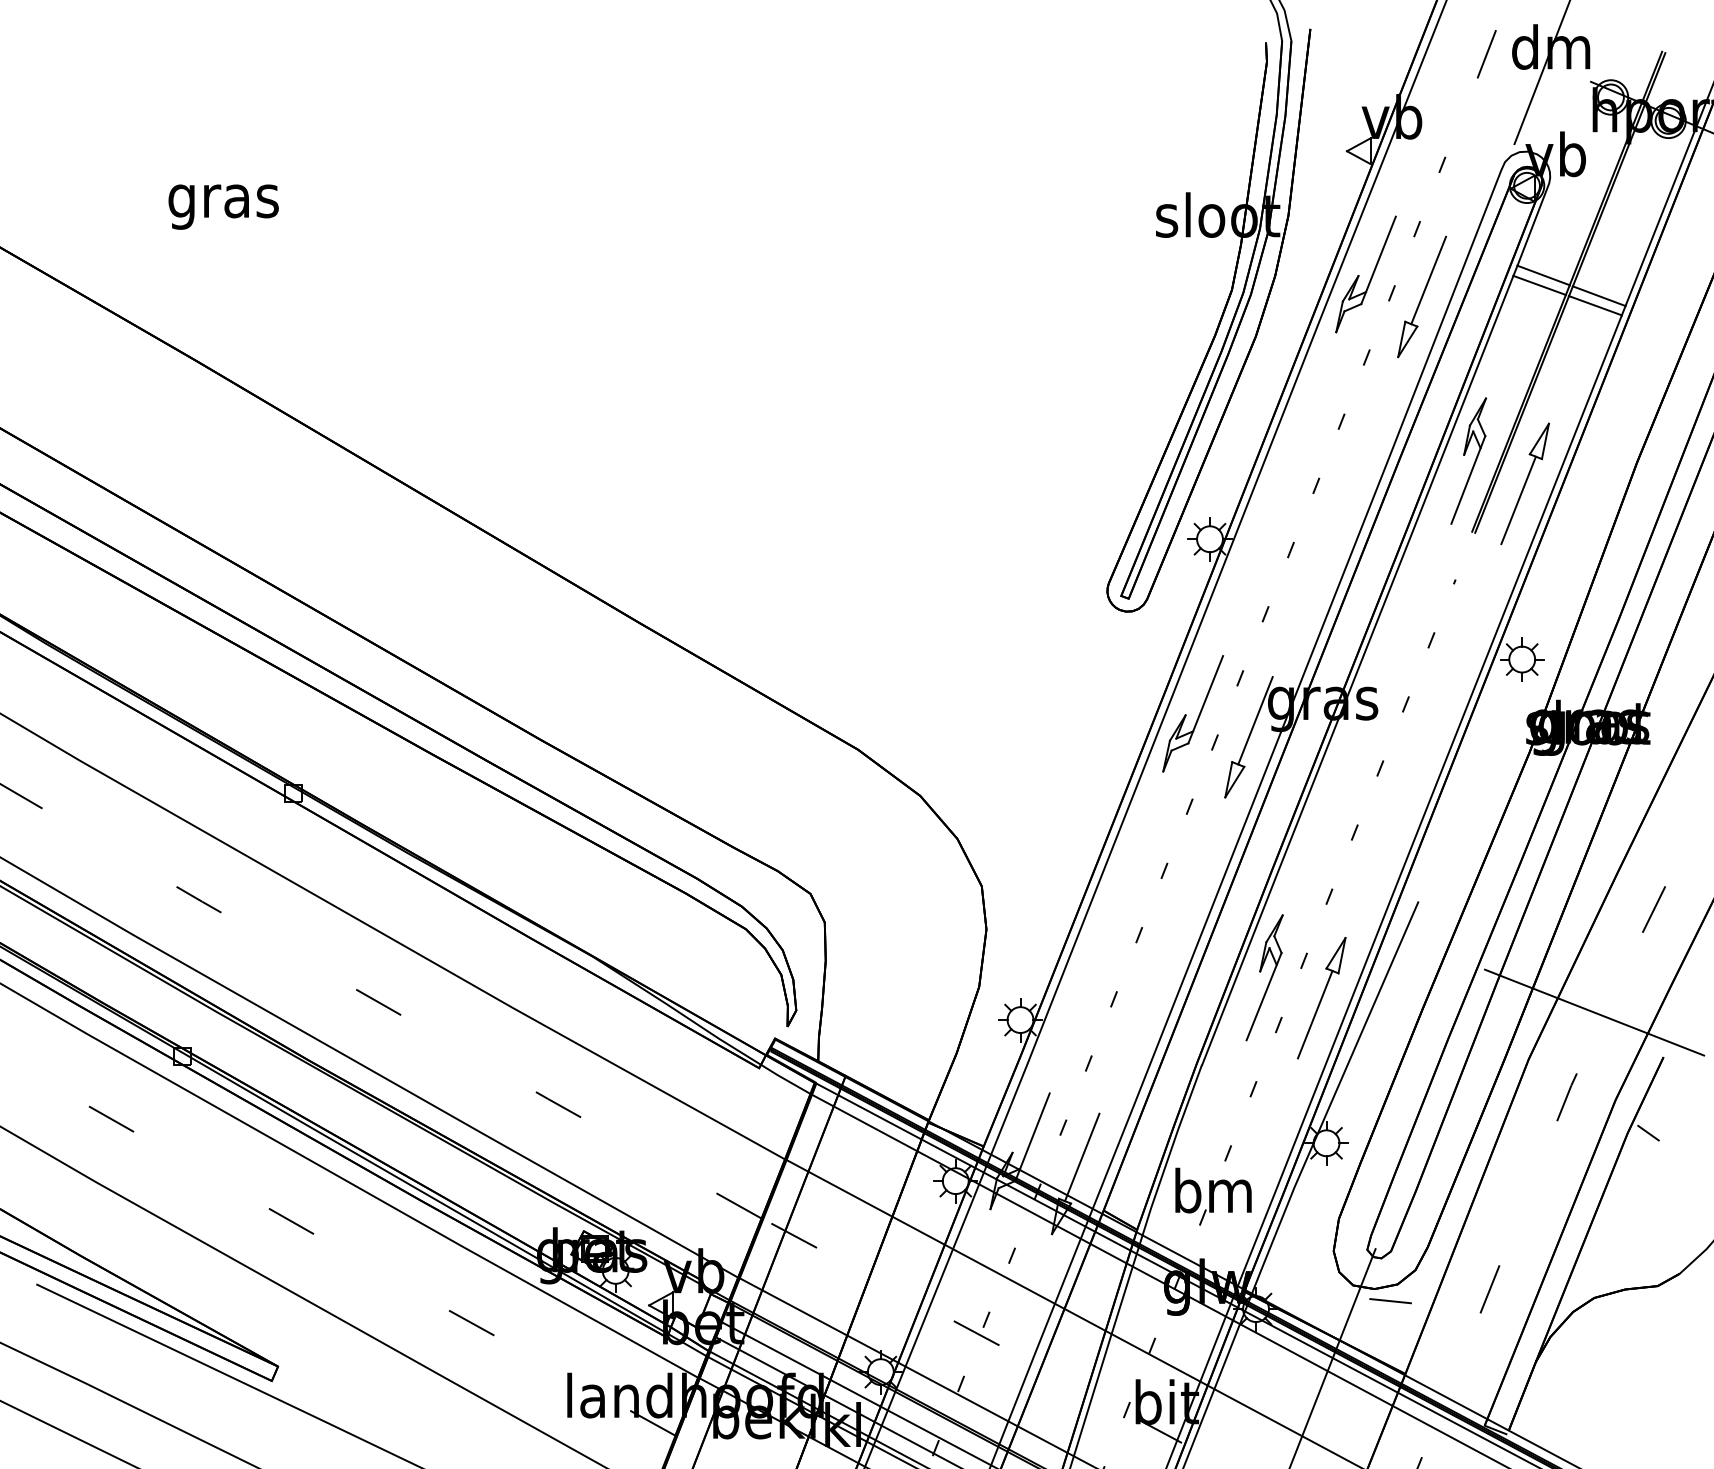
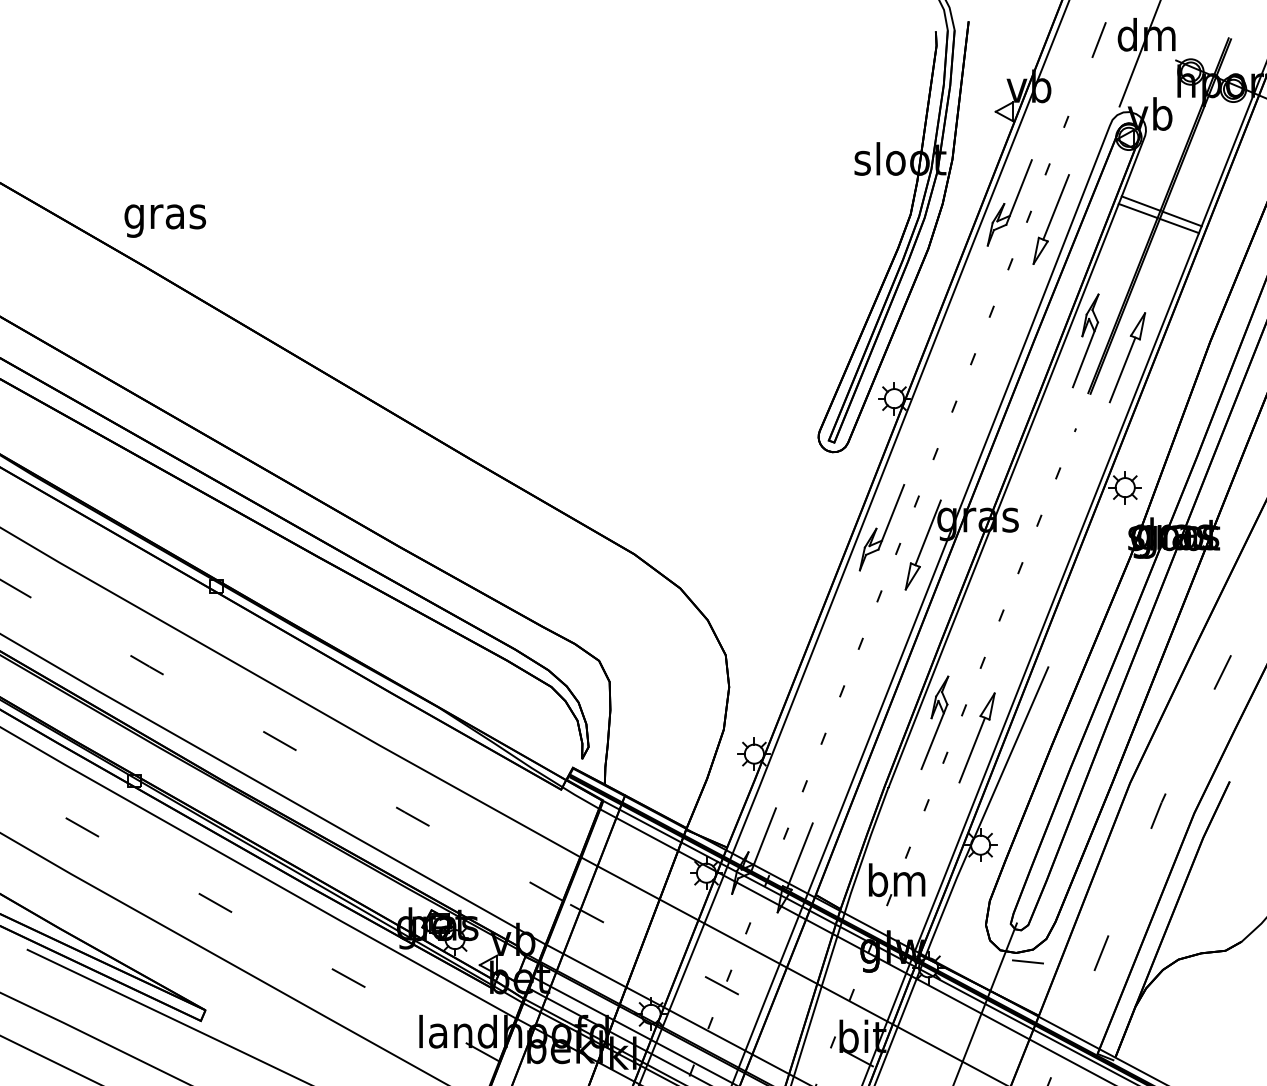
text: (223, 206) -> (165, 220), moved
line: (1594, 1012) -> (1178, 748), removed
line: (1648, 1132) -> (1218, 837), removed

